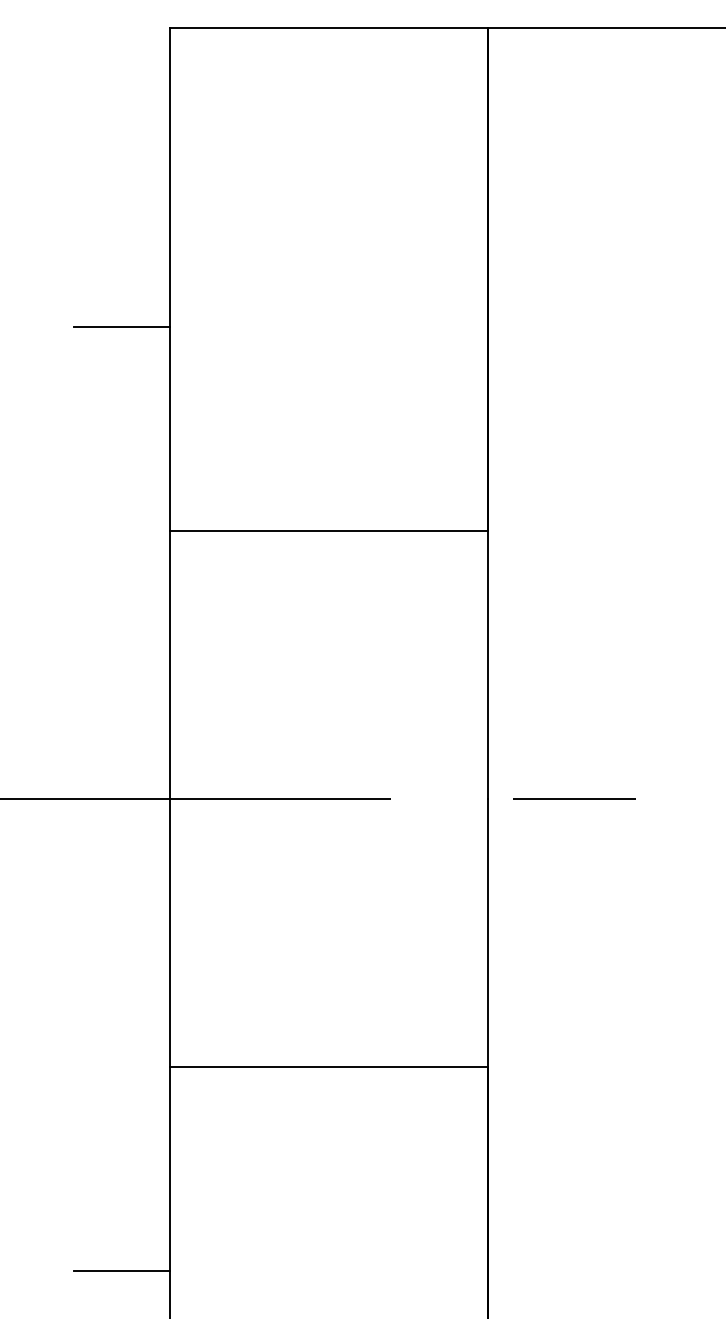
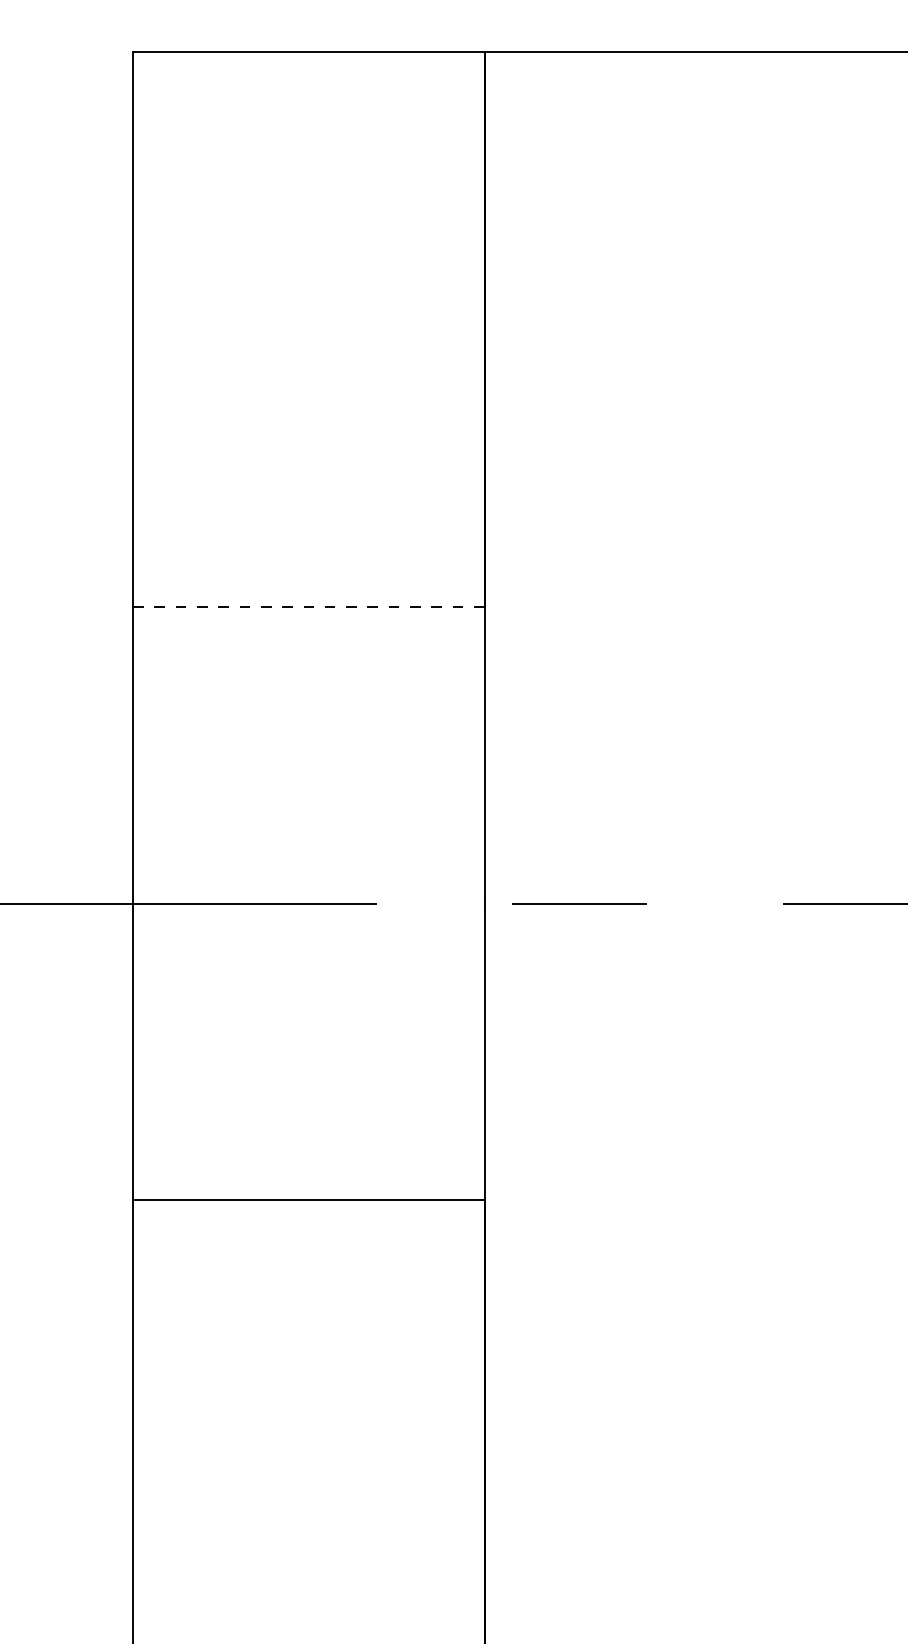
line: (121, 326) -> (79, 381), removed
line: (328, 531) -> (308, 607), solid -> dashed
line: (121, 1271) -> (79, 1425), removed

